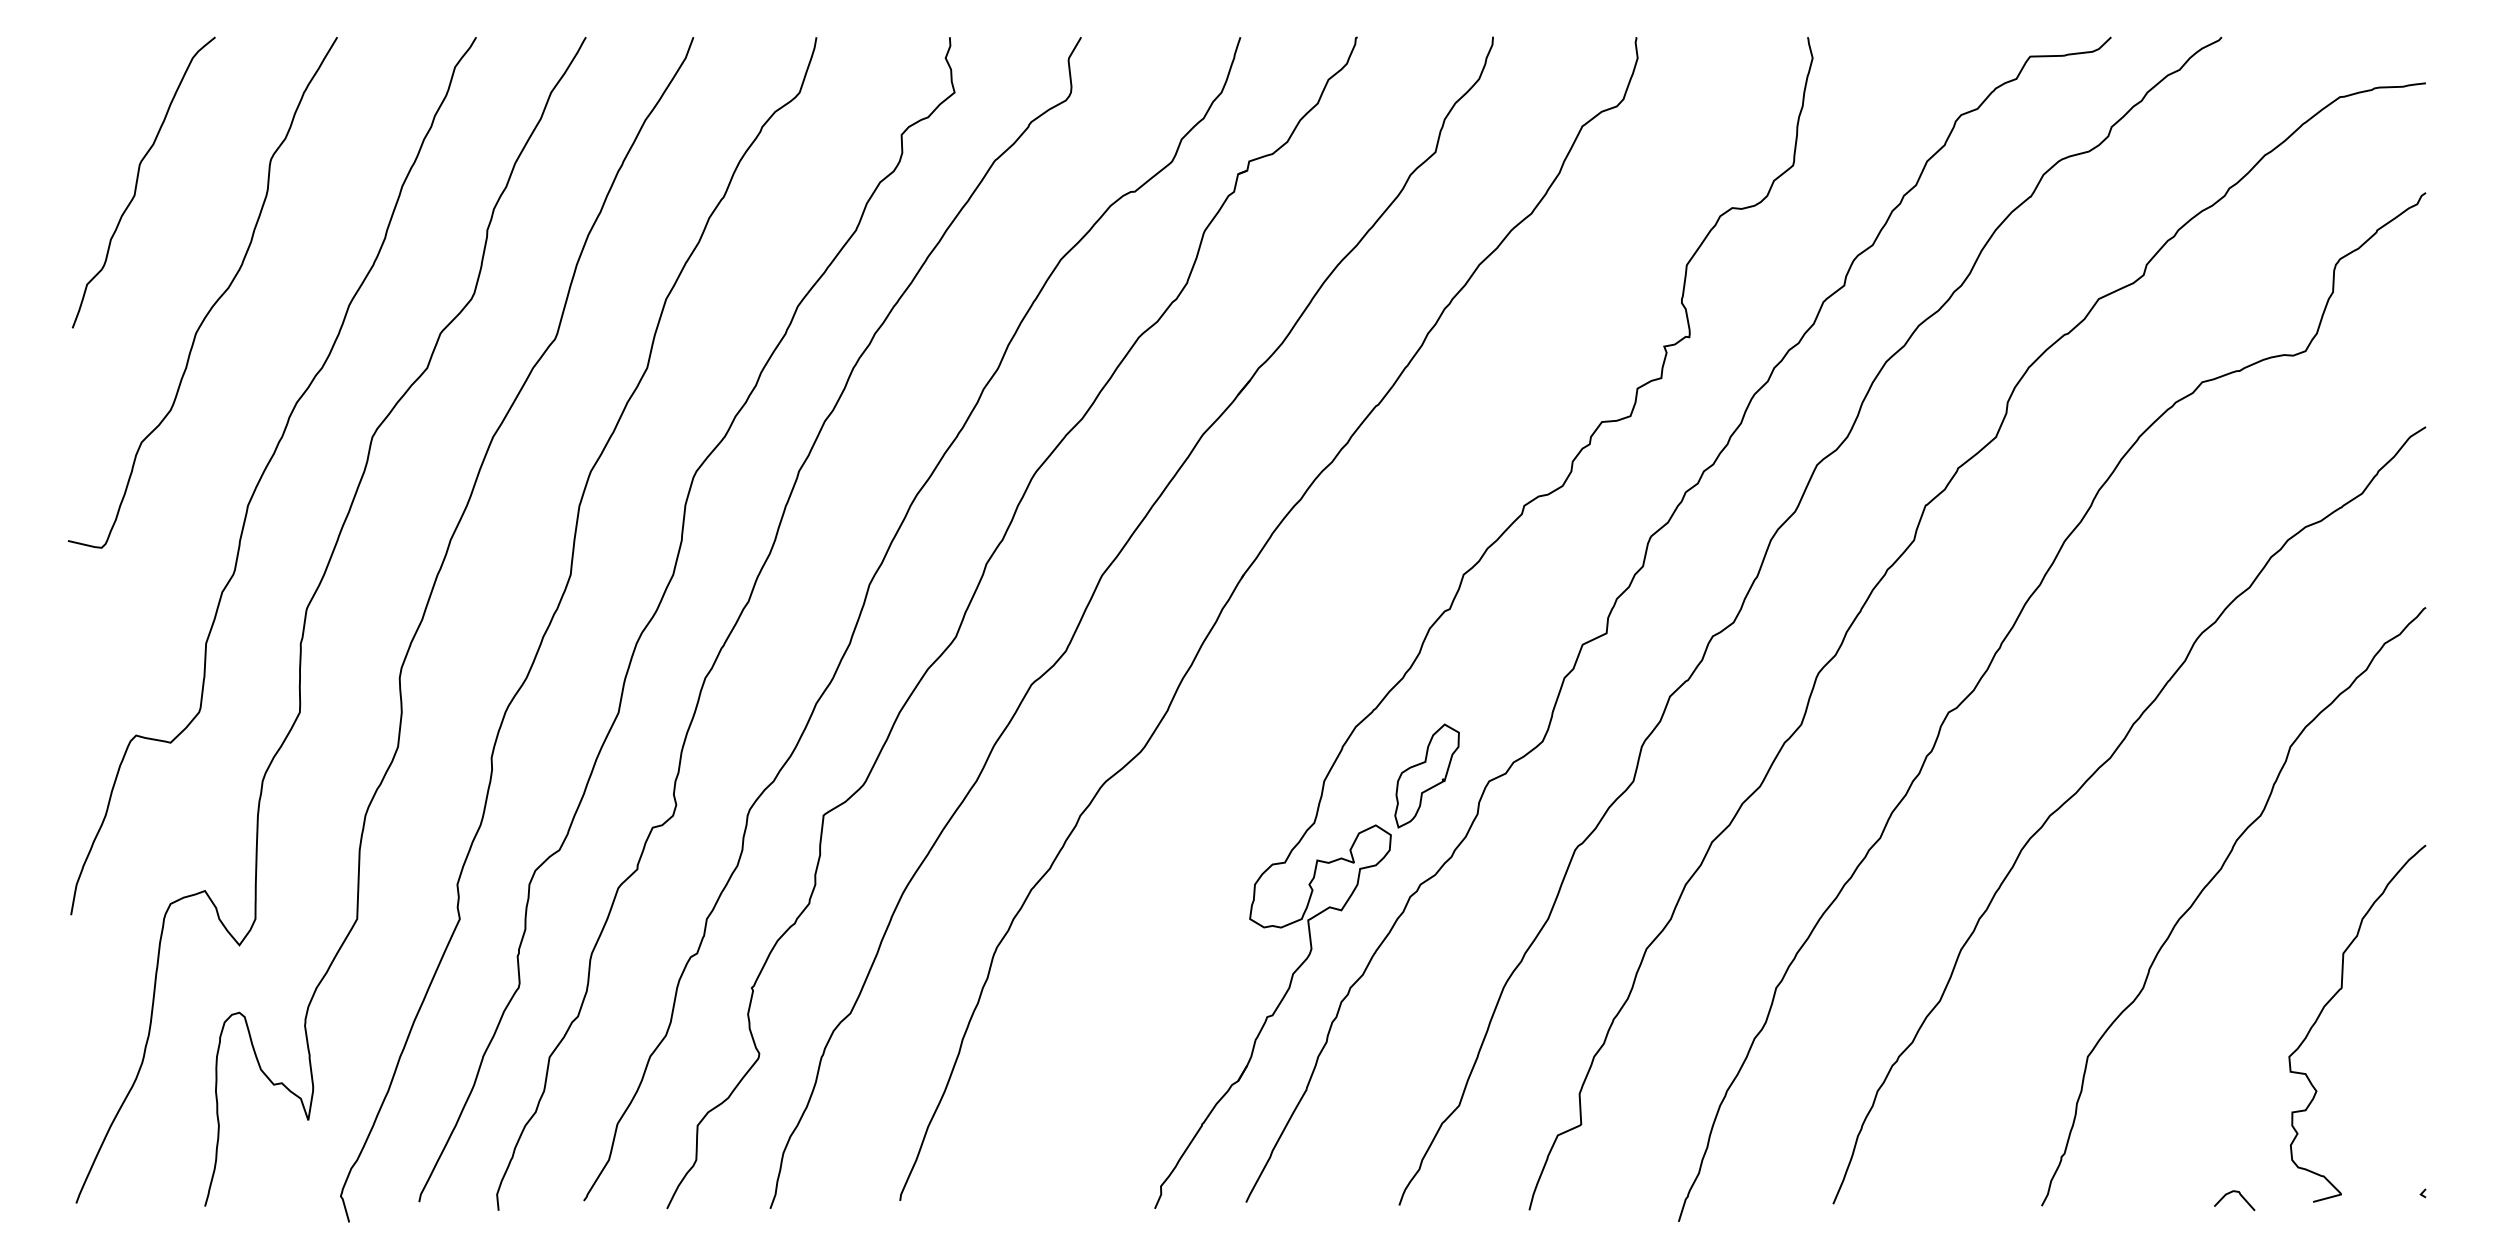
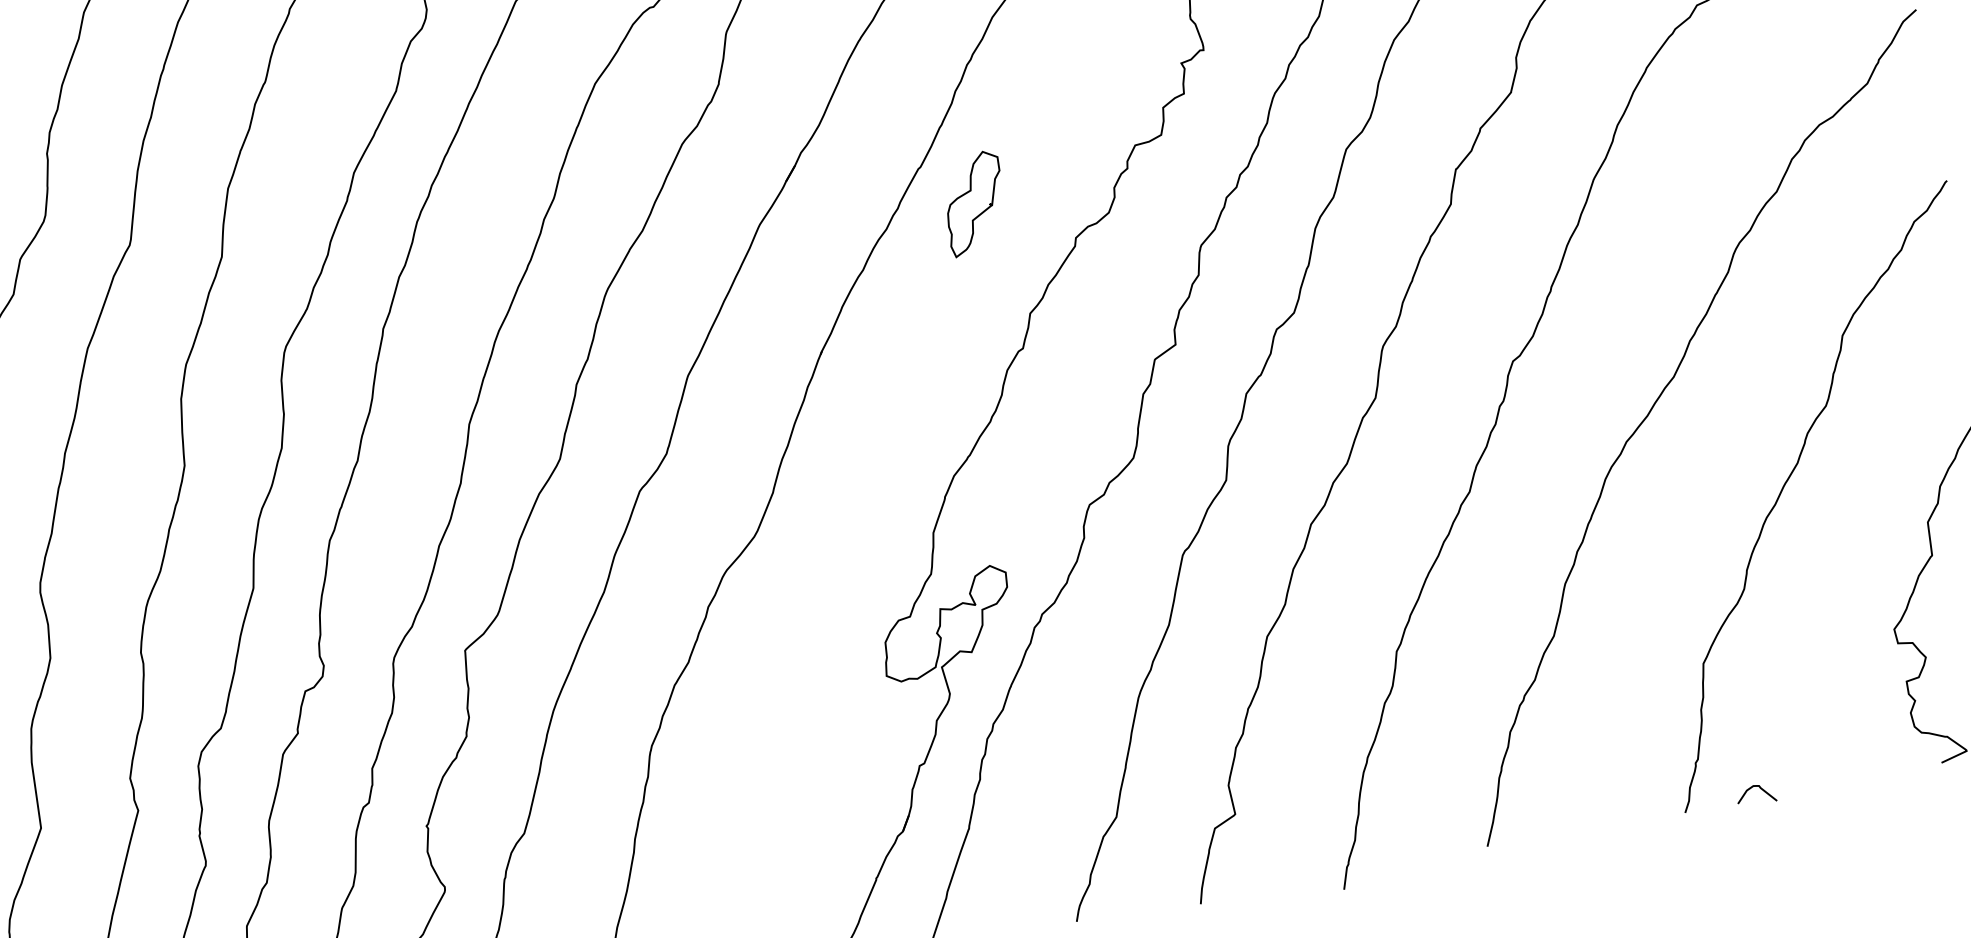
part: (1426, 775) -> (974, 203), moved
curve: (2240, 1196) -> (1761, 789), moved

